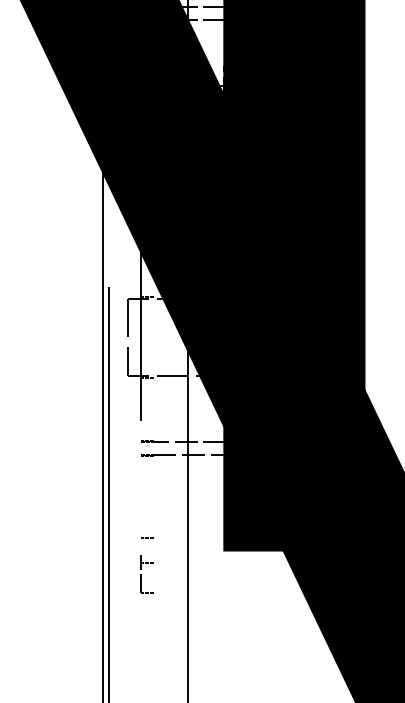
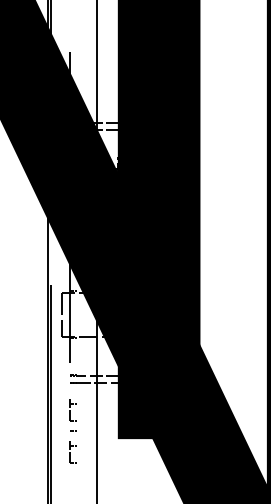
part: (145, 502) -> (72, 410), added

